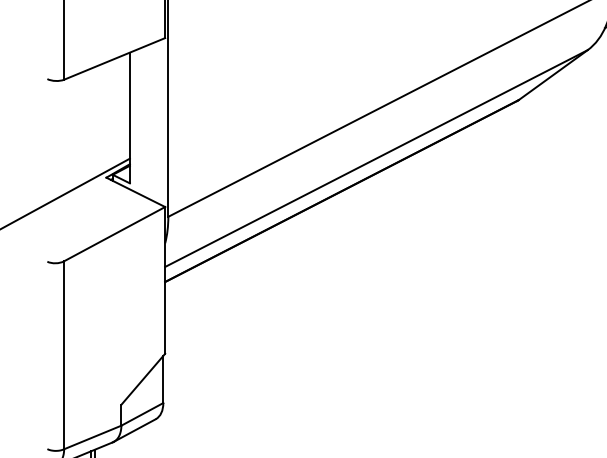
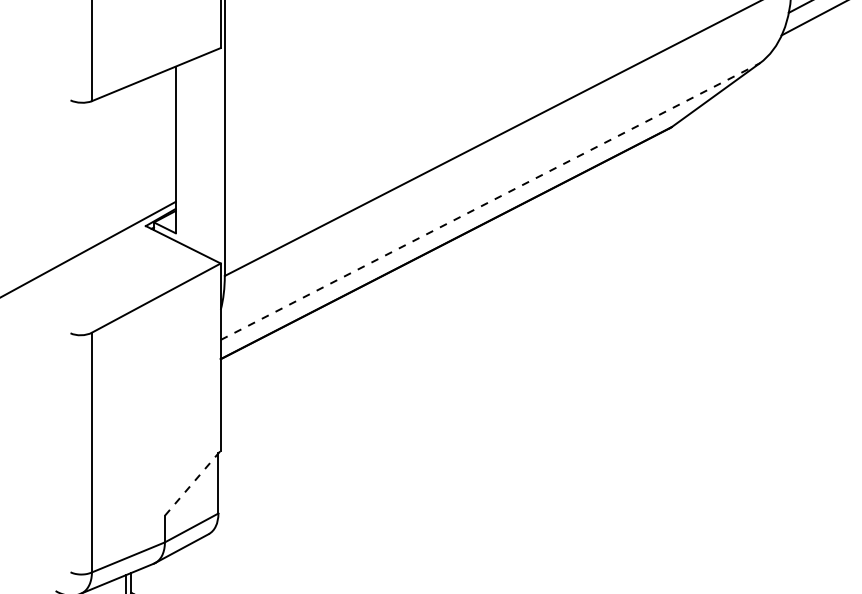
line: (376, 158) -> (490, 201), solid -> dashed
line: (143, 379) -> (192, 483), solid -> dashed

